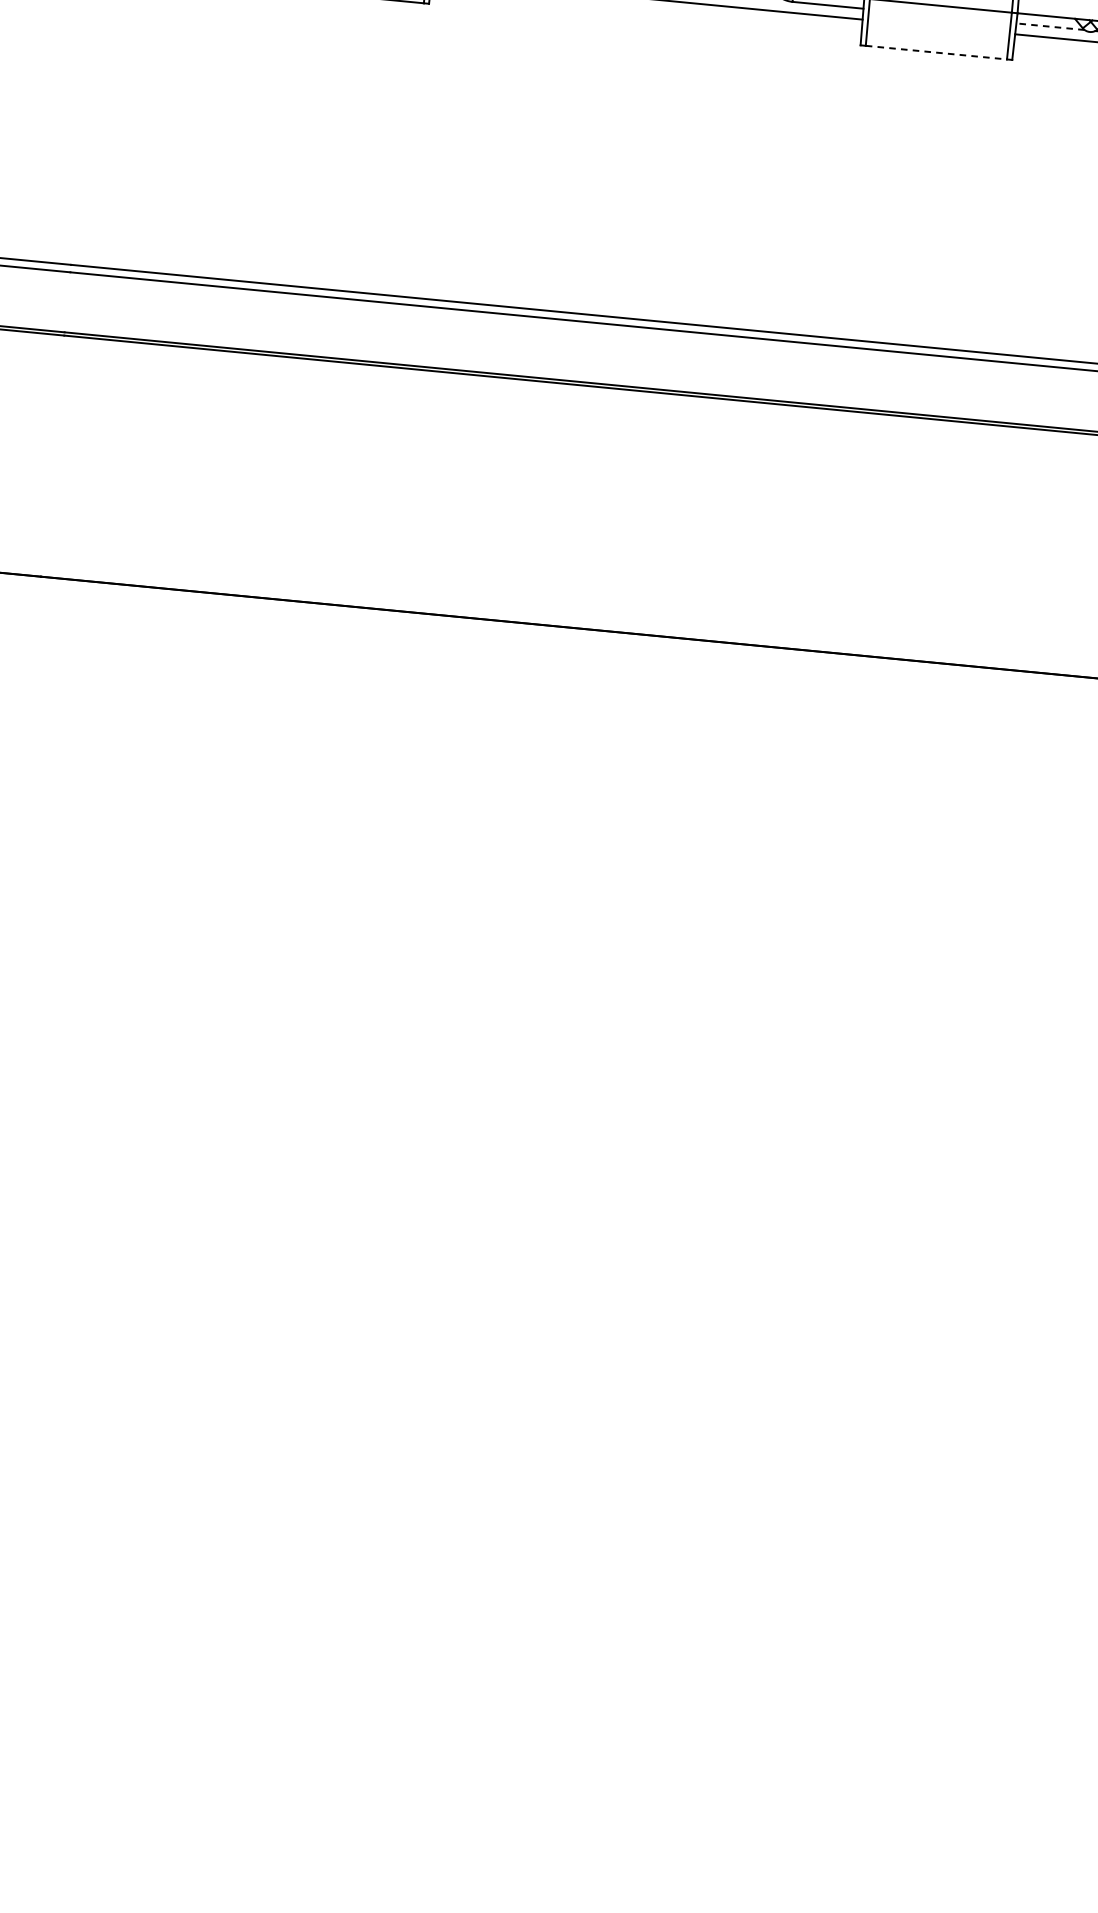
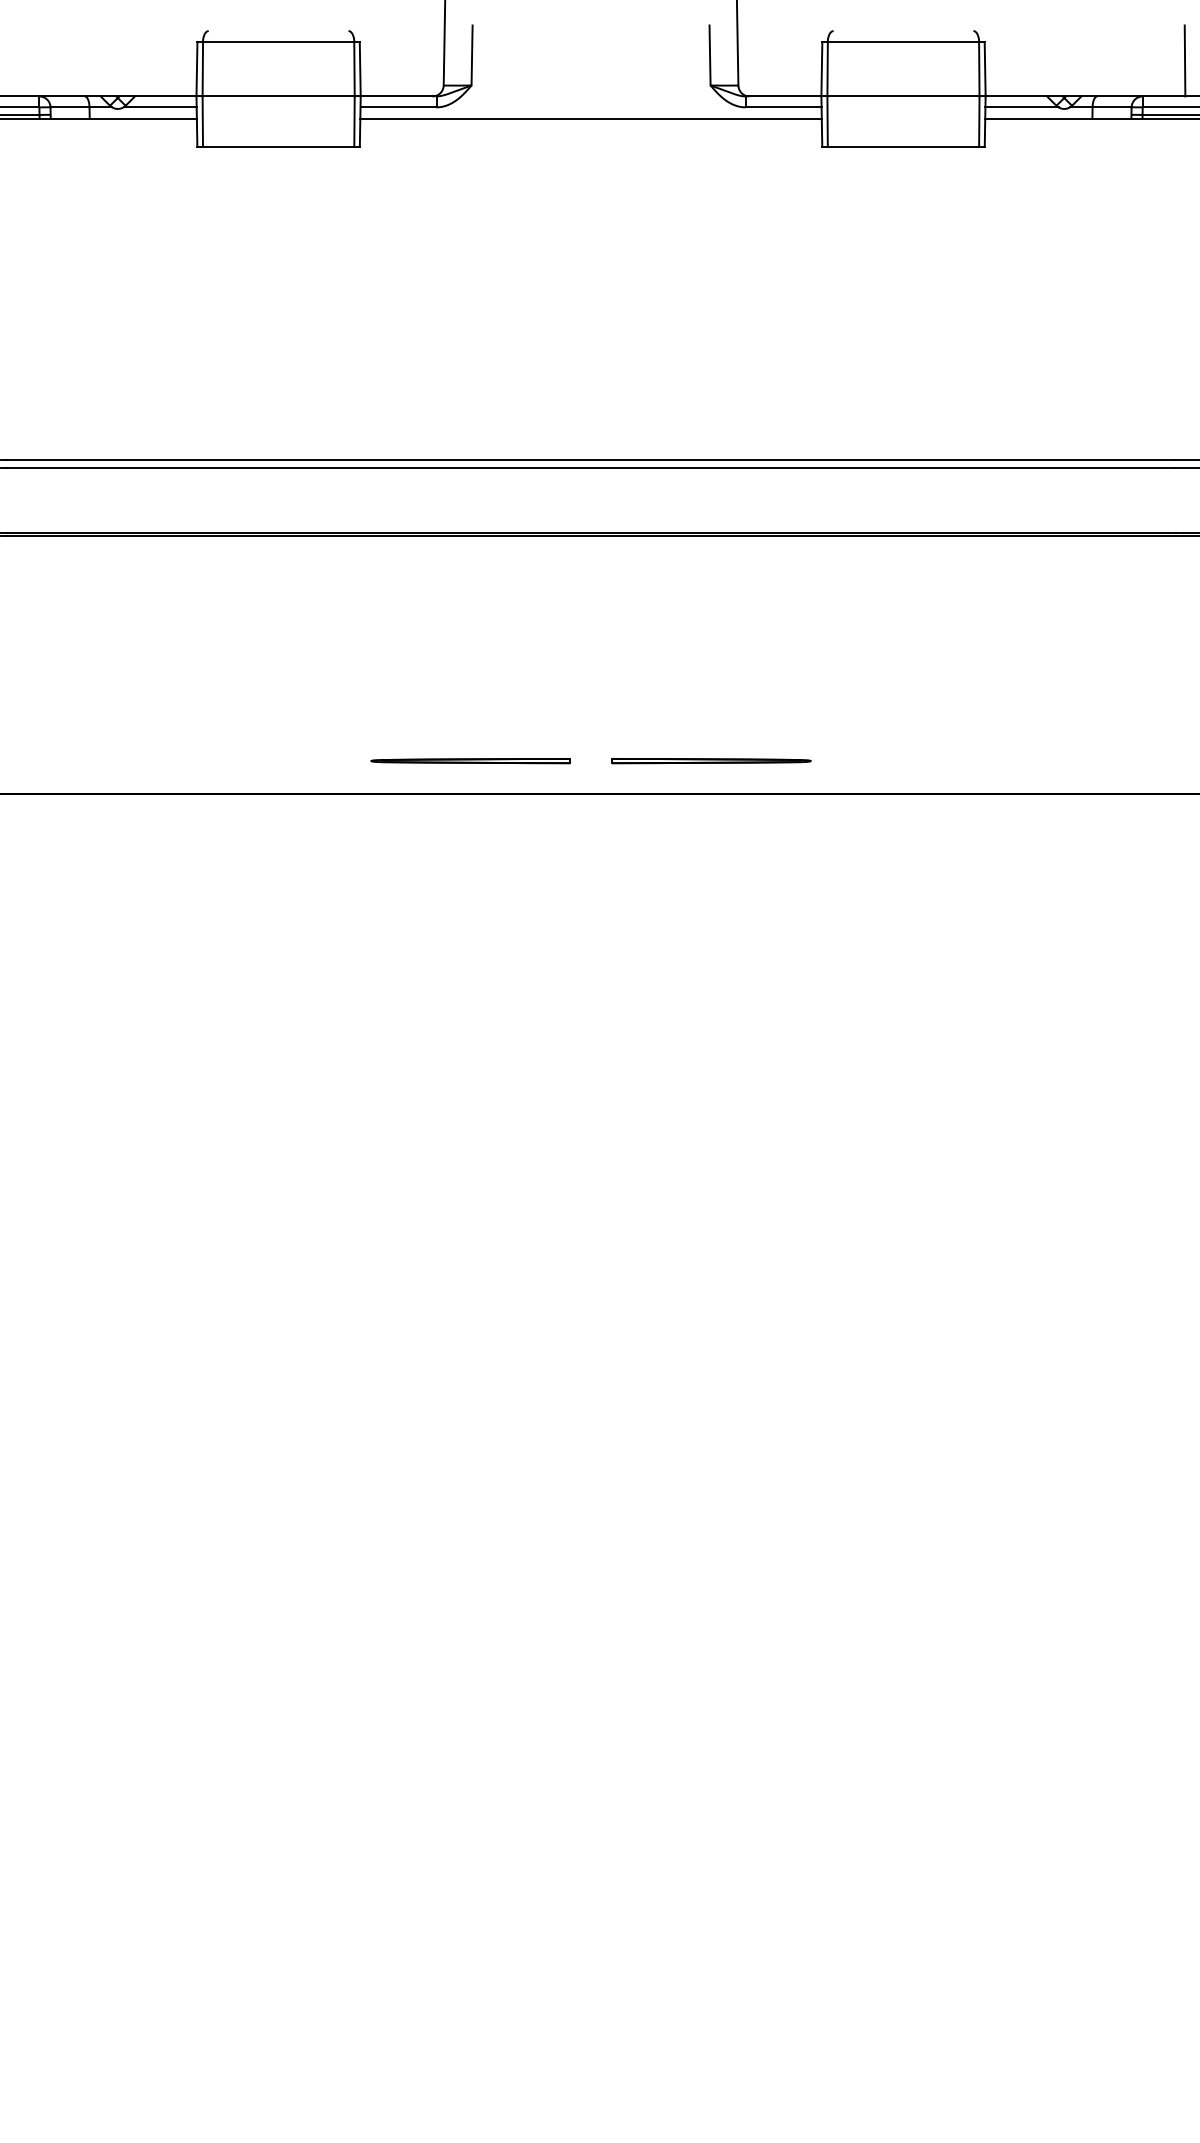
line: (1050, 26) -> (1021, 107), dashed -> solid
line: (936, 52) -> (903, 146), dashed -> solid
part: (477, 587) -> (470, 761), added
part: (701, 609) -> (711, 761), added

